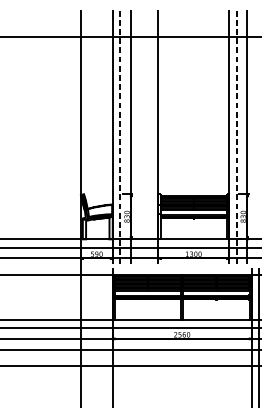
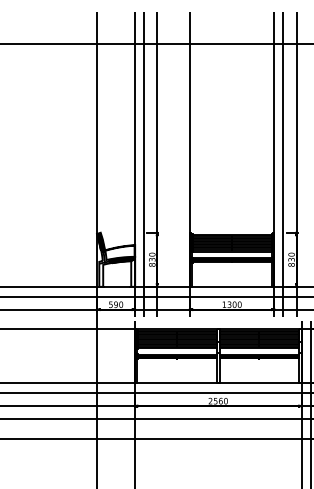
line: (120, 137) -> (144, 164), dashed -> solid
line: (236, 137) -> (283, 164), dashed -> solid

